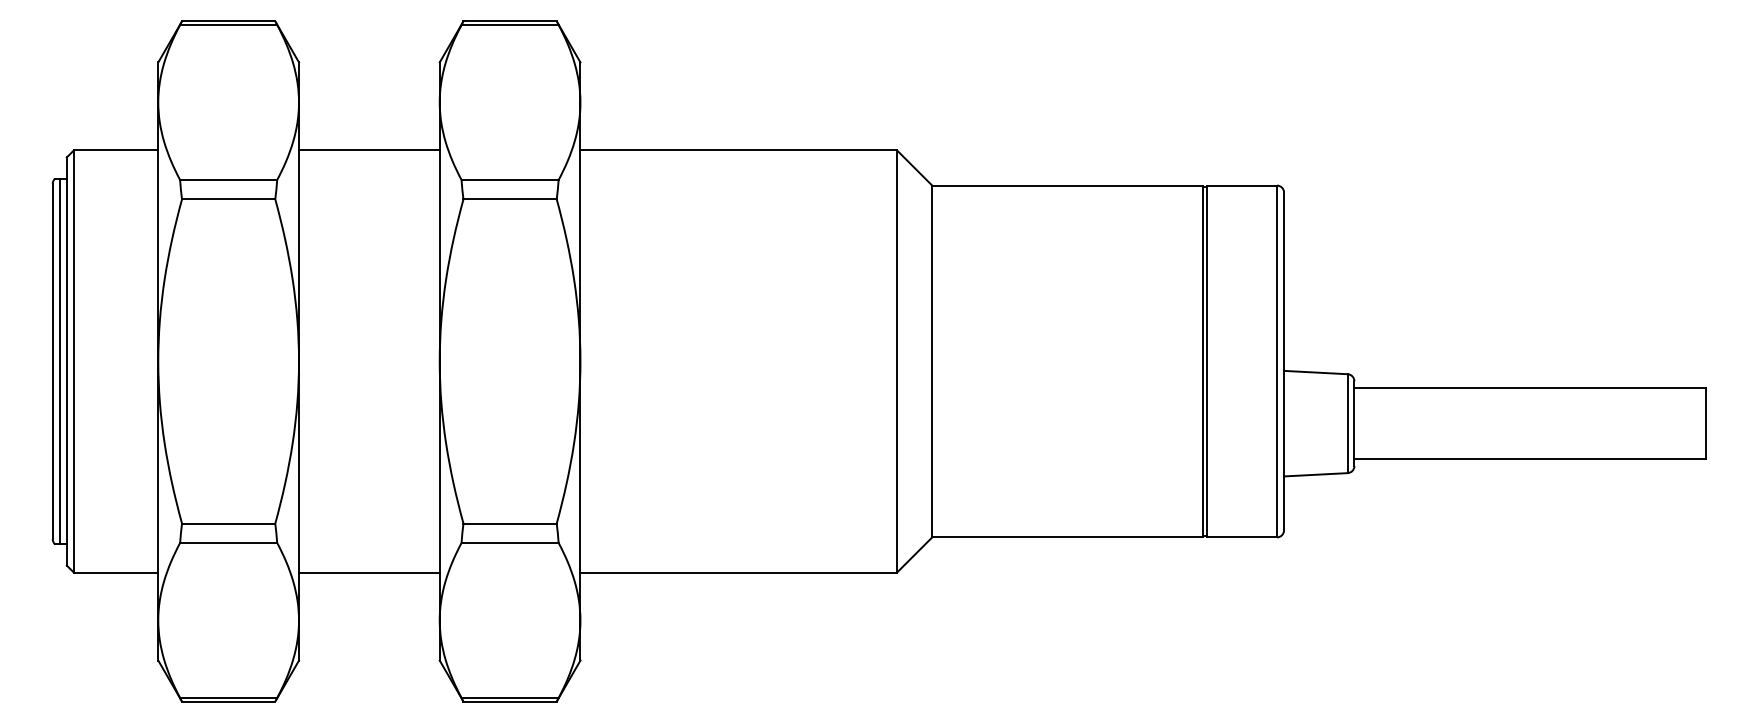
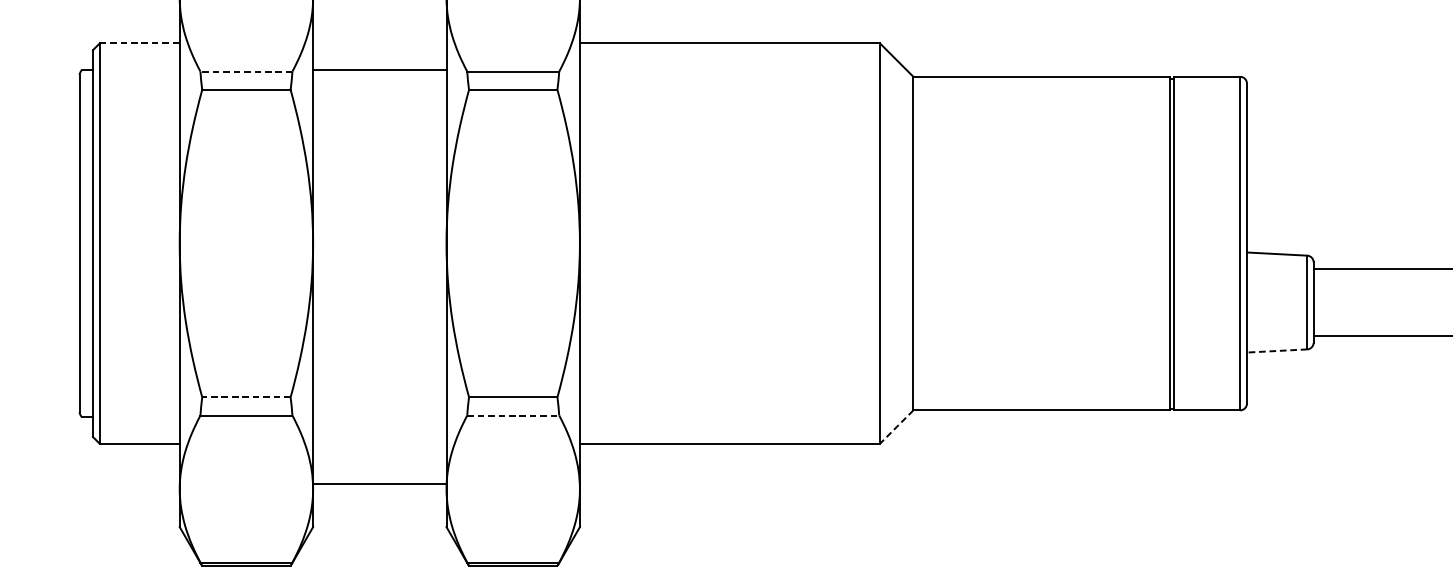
line: (116, 150) -> (140, 43), solid -> dashed
line: (369, 150) -> (379, 70), moved
line: (228, 180) -> (246, 72), solid -> dashed
line: (59, 361) -> (86, 243), removed
line: (1315, 474) -> (1276, 350), solid -> dashed
line: (228, 523) -> (246, 397), solid -> dashed
line: (510, 542) -> (513, 415), solid -> dashed
line: (914, 554) -> (896, 426), solid -> dashed
line: (369, 572) -> (379, 484), moved

